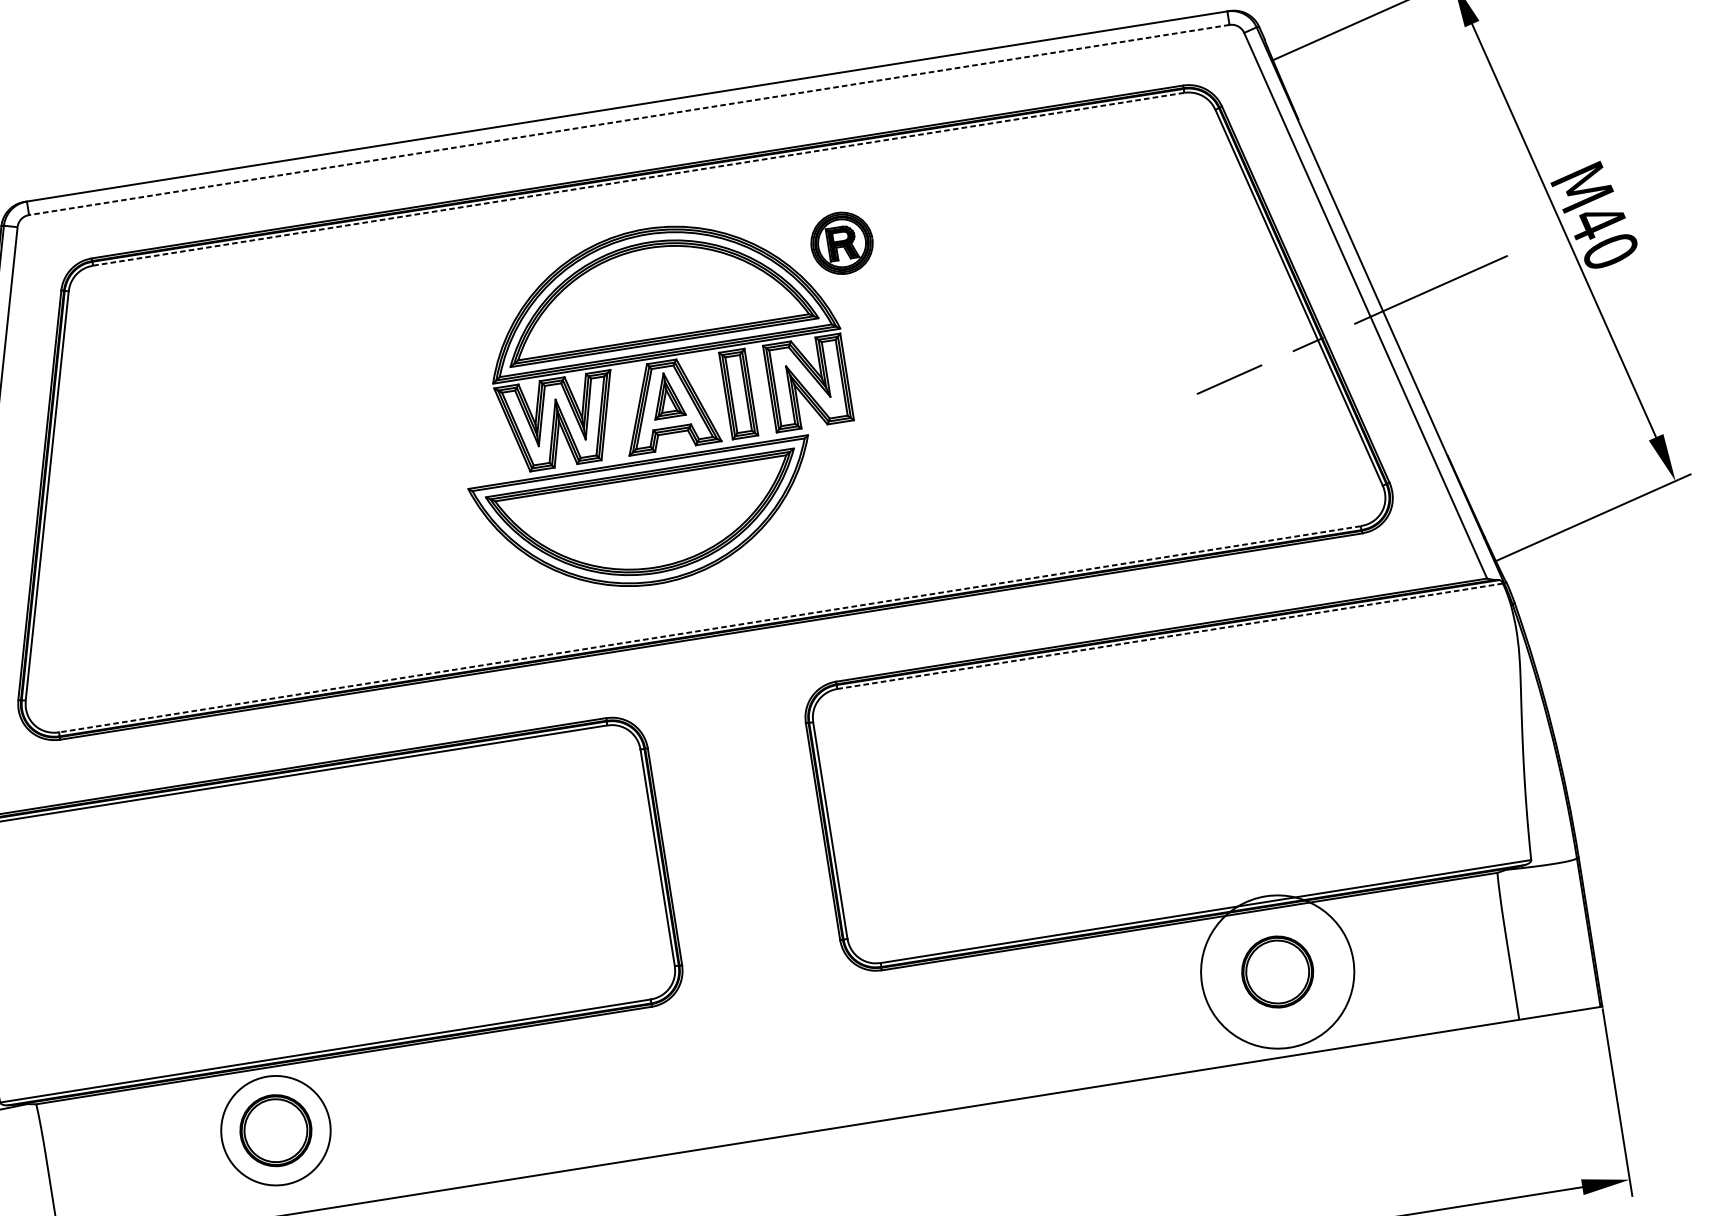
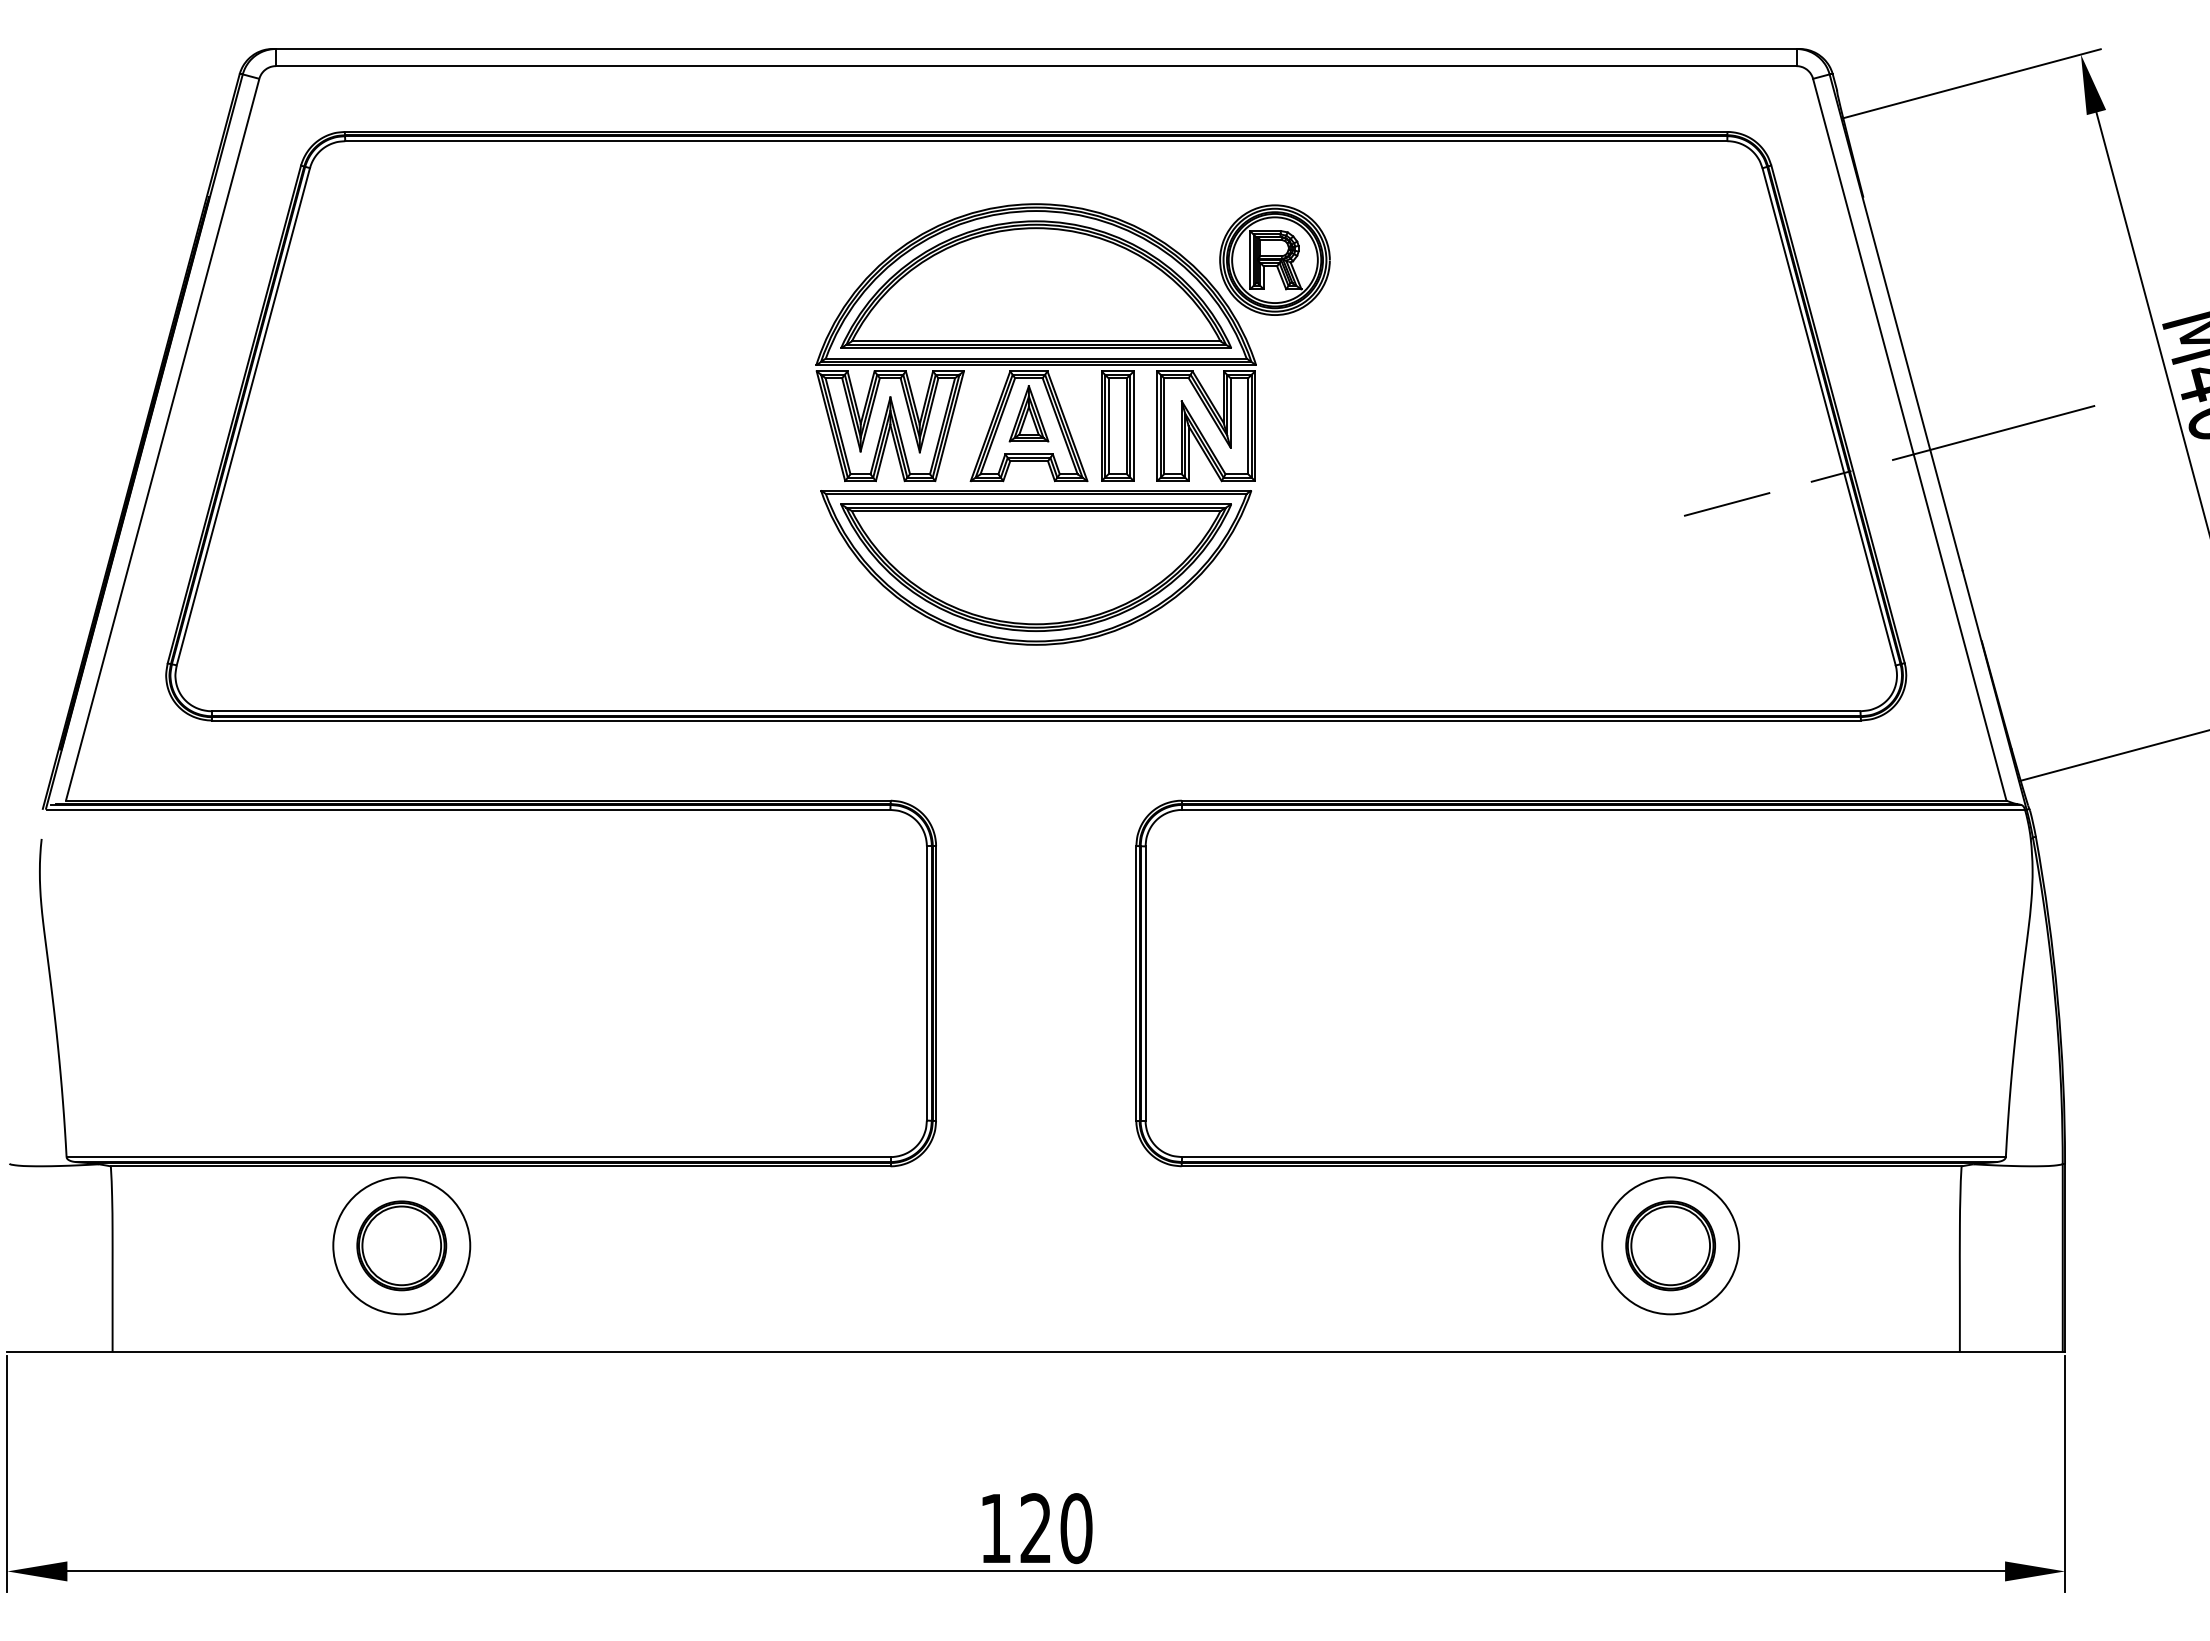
line: (628, 120) -> (1035, 66), dashed -> solid
line: (638, 179) -> (1036, 141), dashed -> solid
part: (841, 242) -> (1274, 259), size x1.43
part: (648, 522) -> (1036, 567), moved
line: (709, 629) -> (1035, 711), dashed -> solid
line: (1170, 635) -> (1603, 809), dashed -> solid
circle: (1277, 971) -> (1670, 1245), size x0.71

